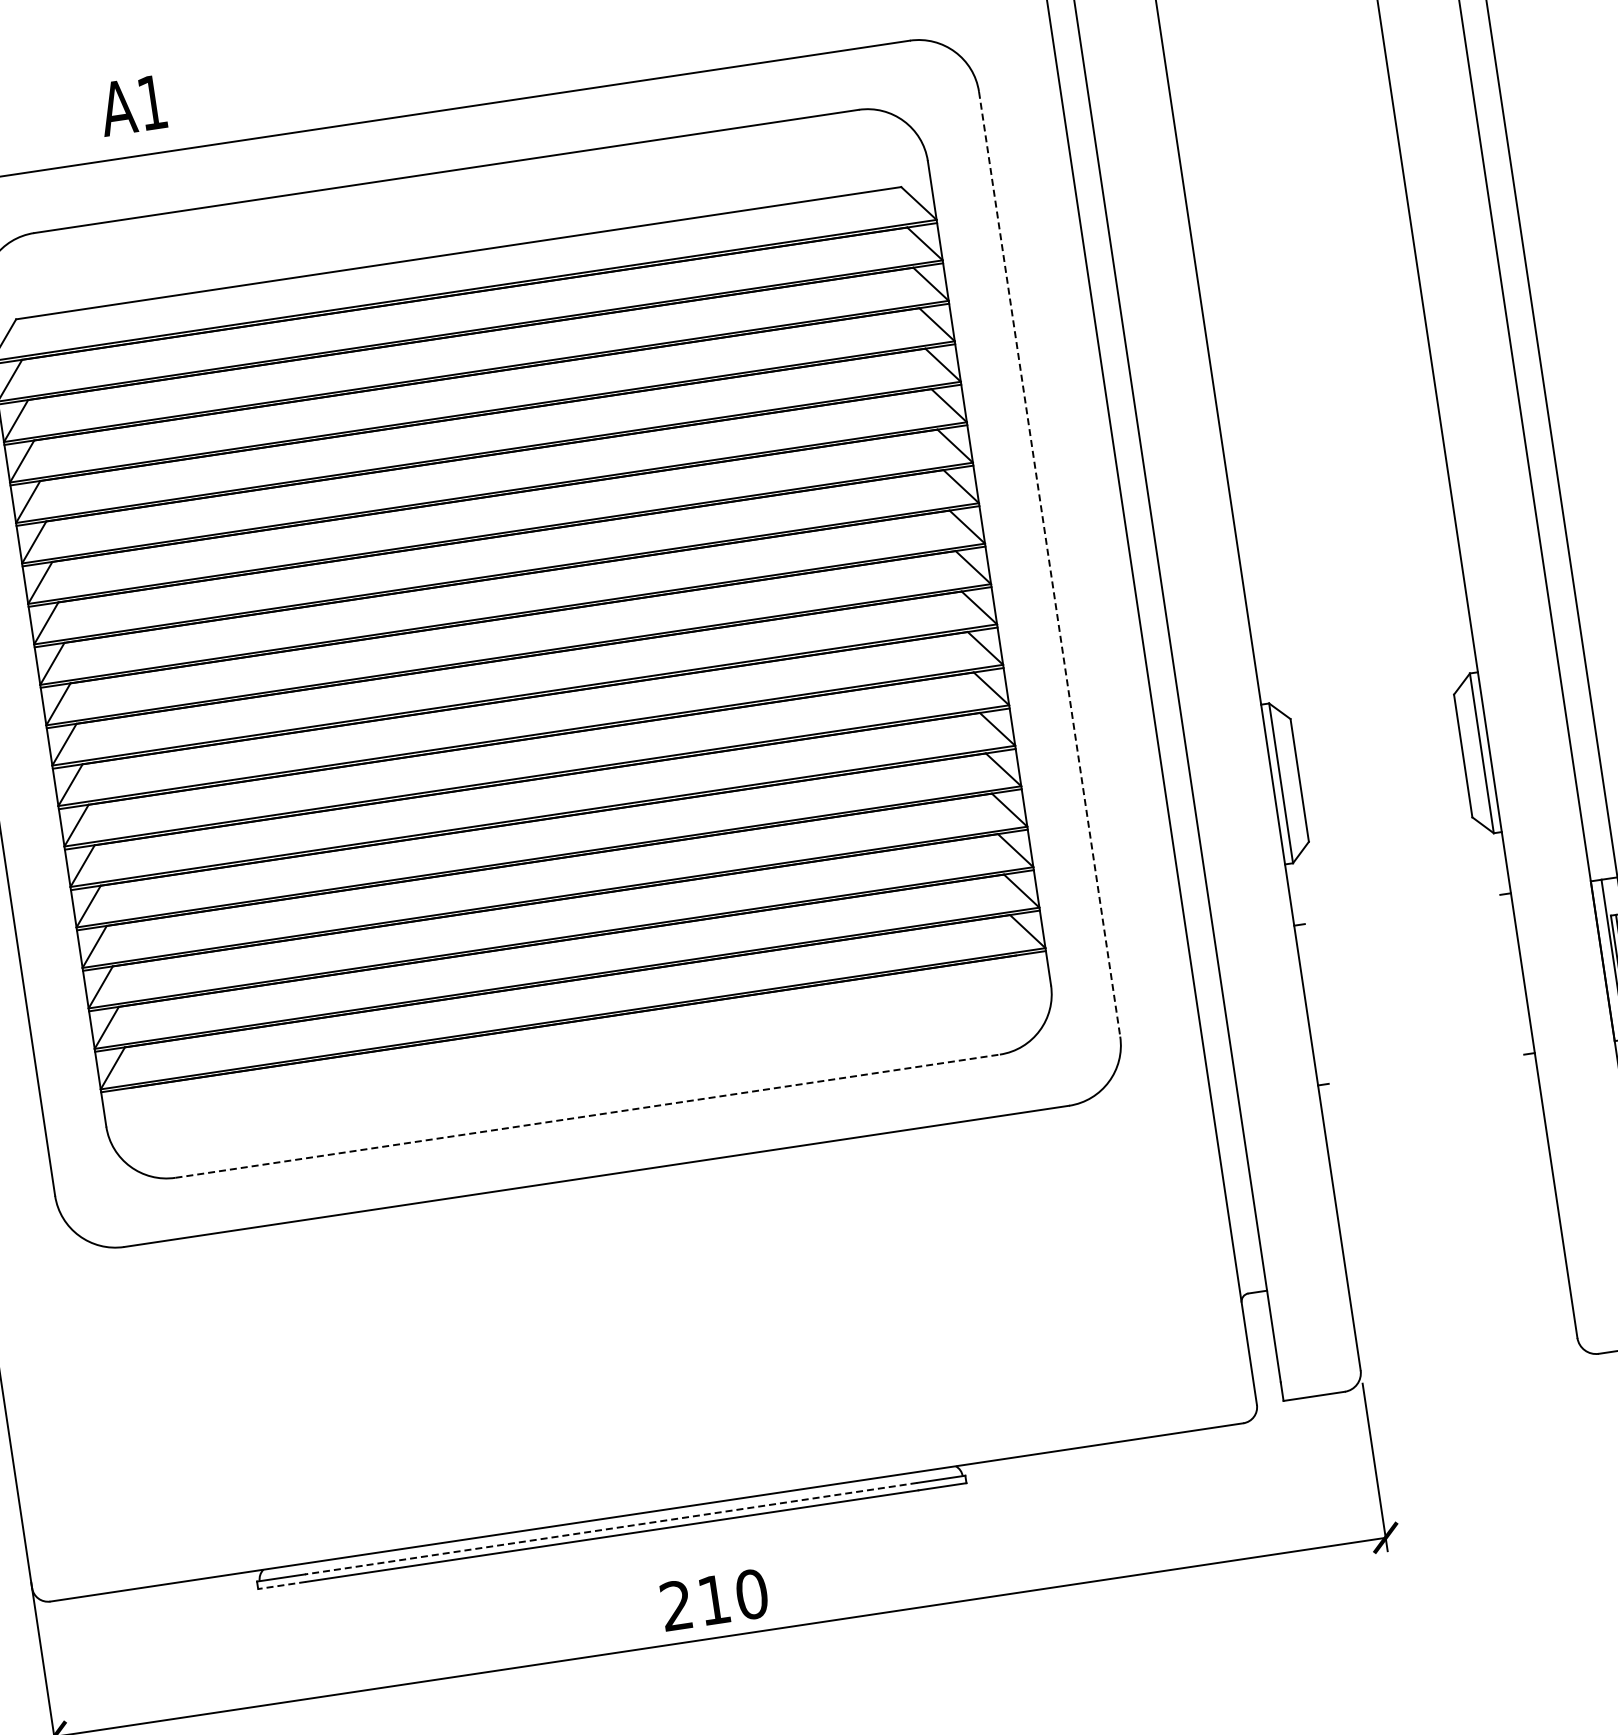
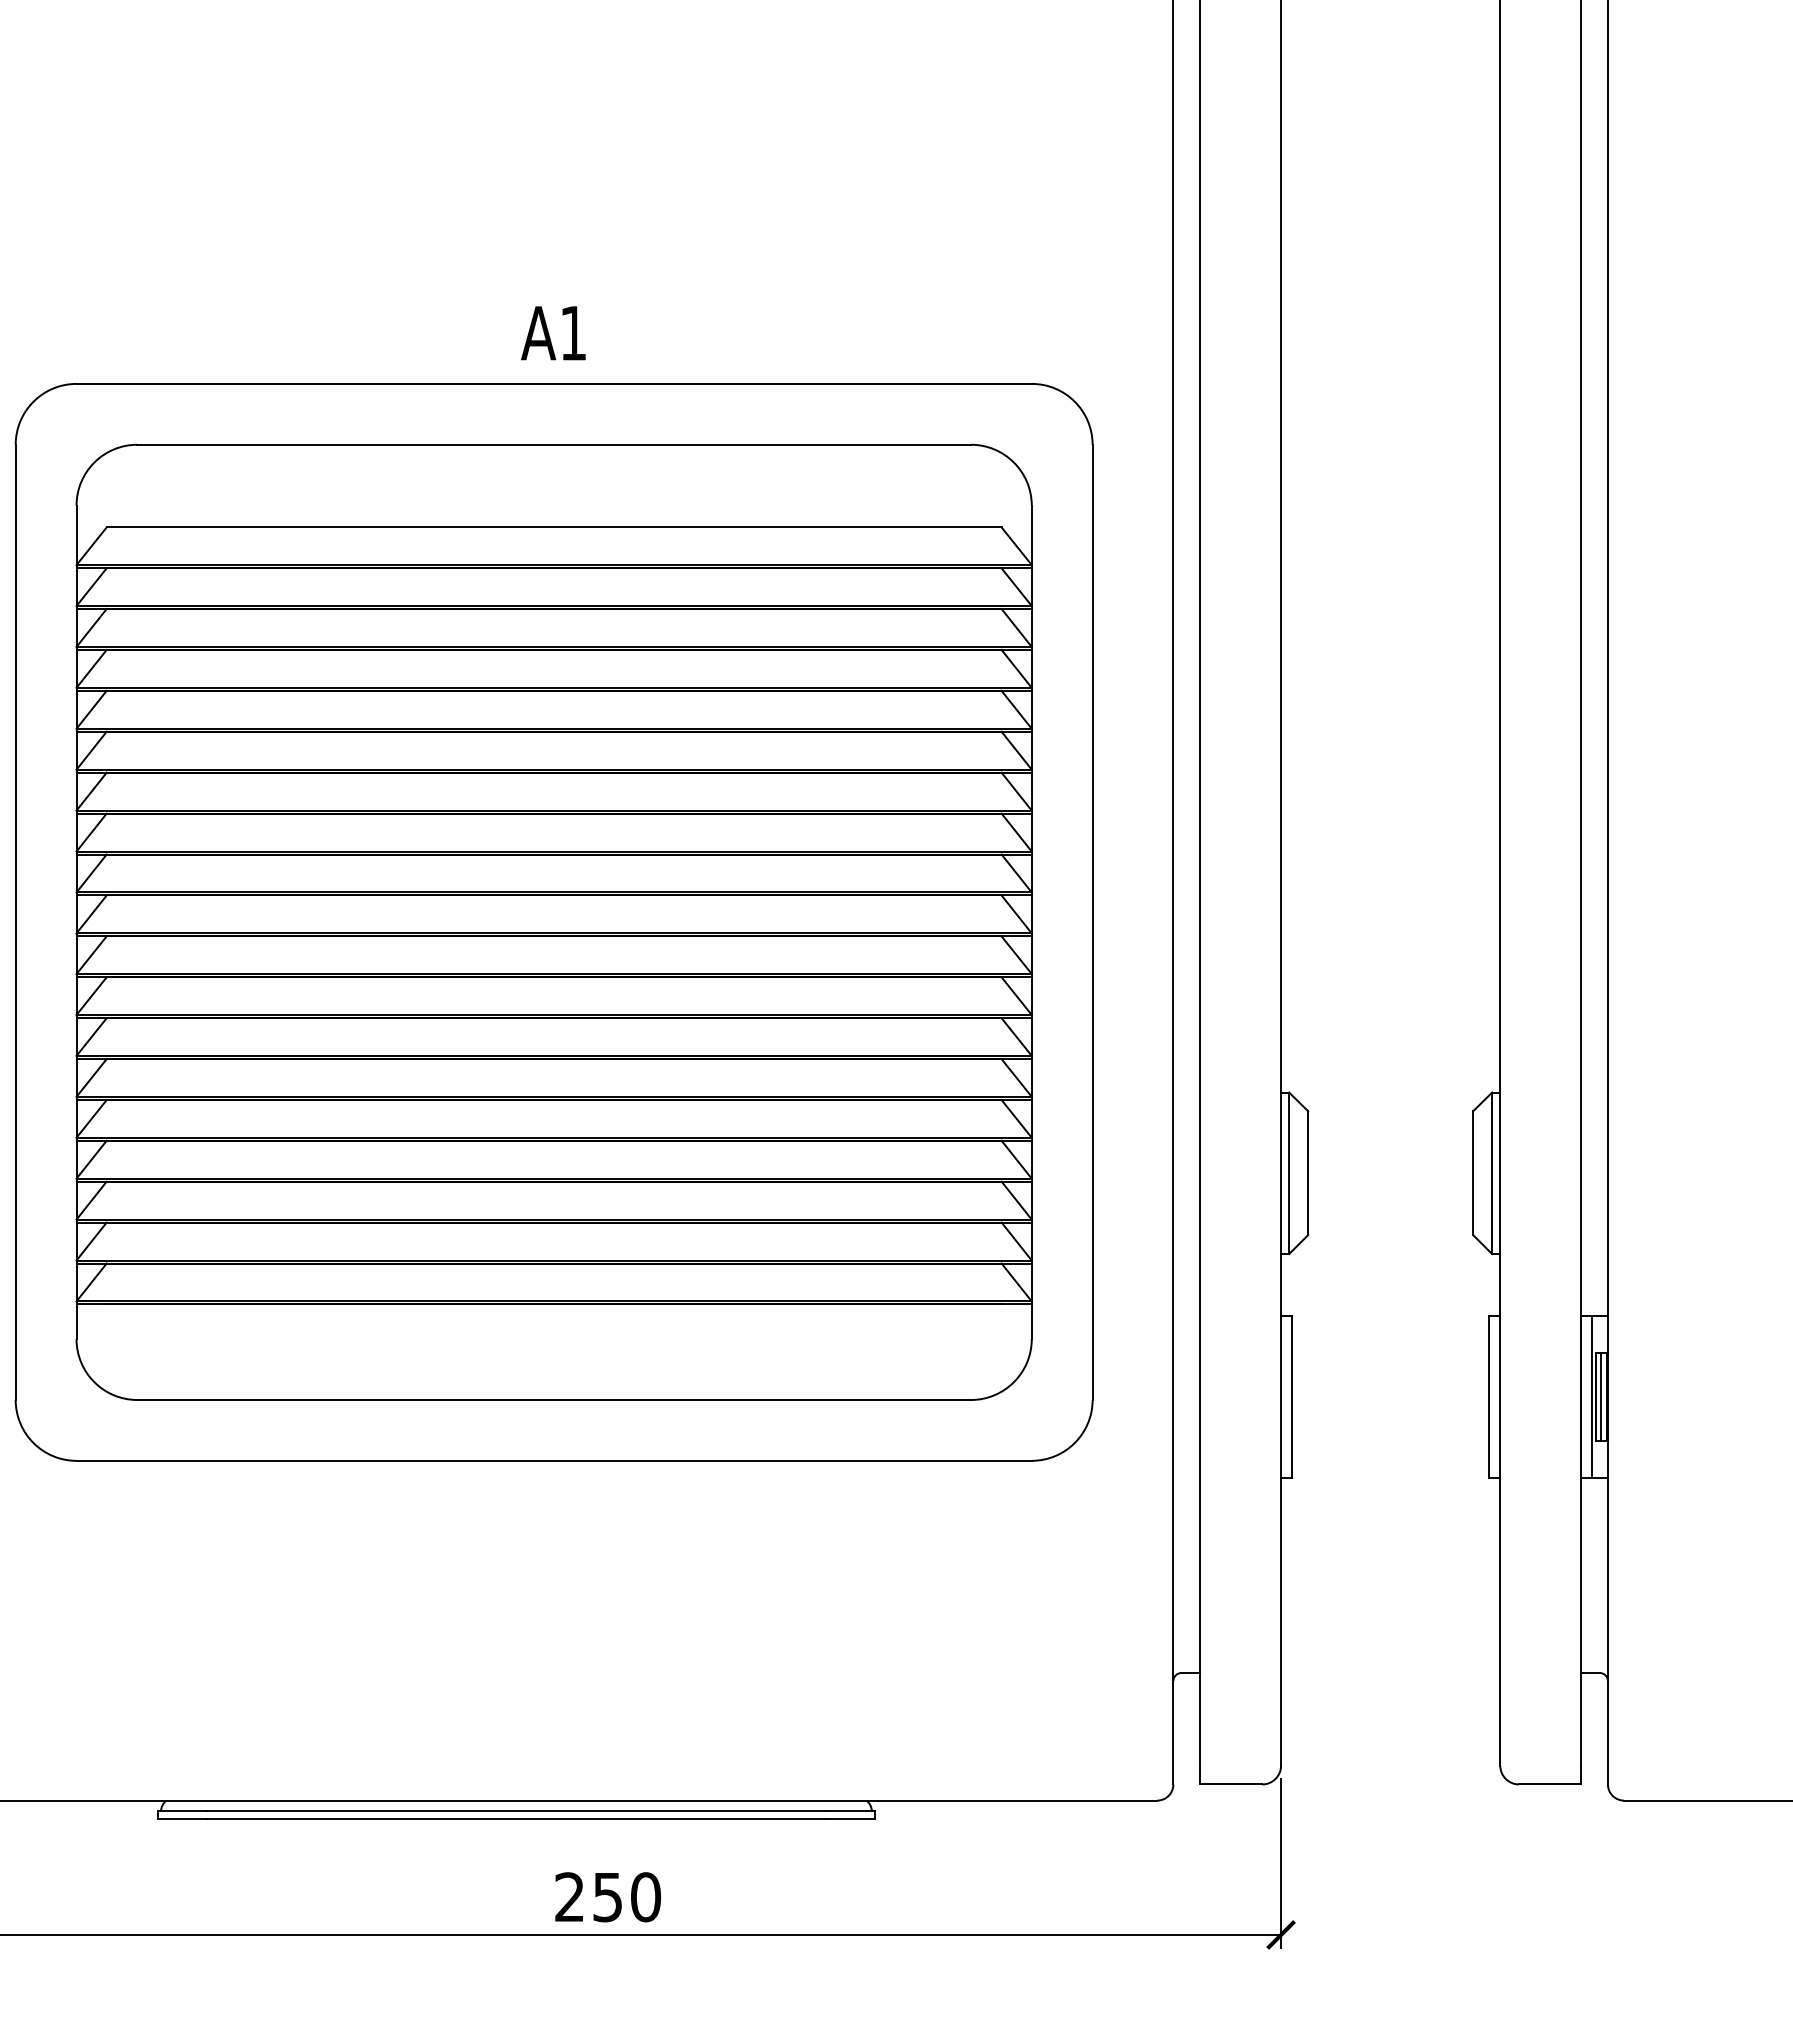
text: (132, 105) -> (553, 333), moved
line: (1049, 564) -> (1092, 922), dashed -> solid
line: (1512, 974) -> (1489, 1396), added
line: (1316, 1003) -> (1291, 1396), added
line: (588, 1116) -> (554, 1400), dashed -> solid
line: (611, 1528) -> (516, 1811), dashed -> solid
line: (281, 1585) -> (182, 1818), dashed -> solid
text: (713, 1600) -> (607, 1897), 210 -> 250

